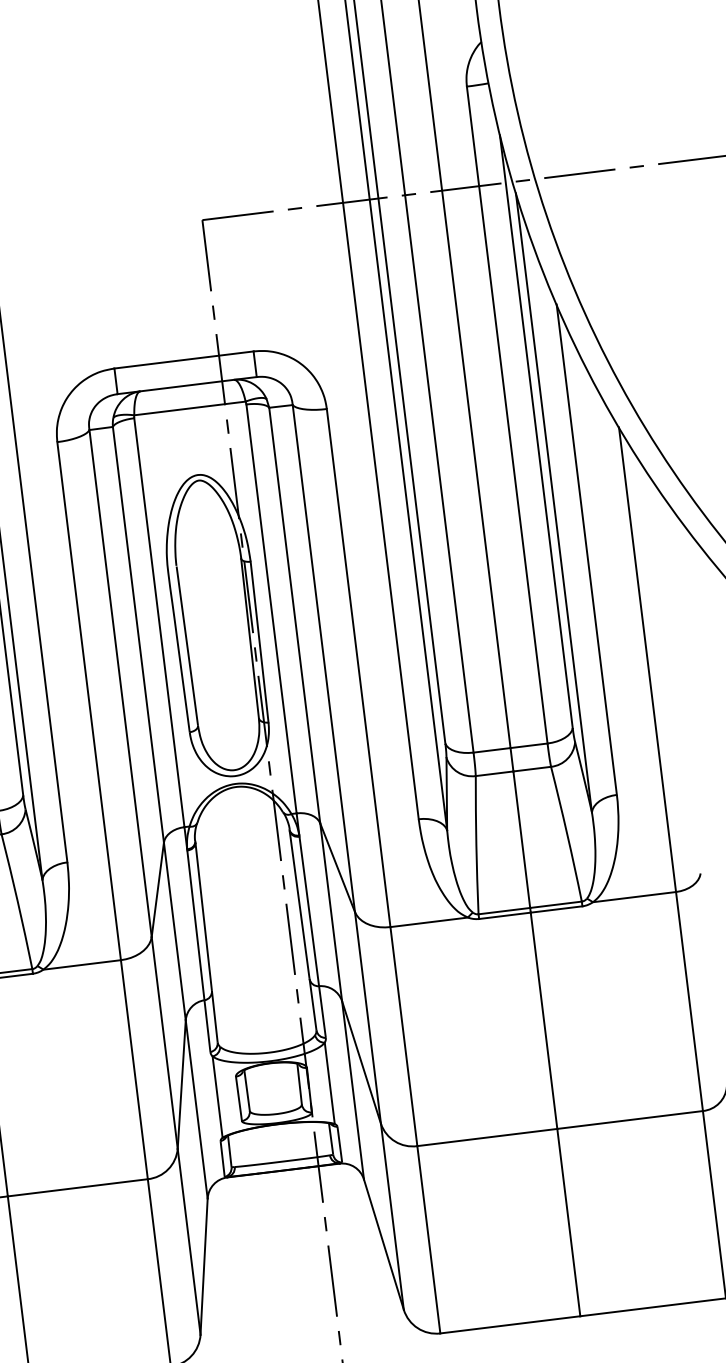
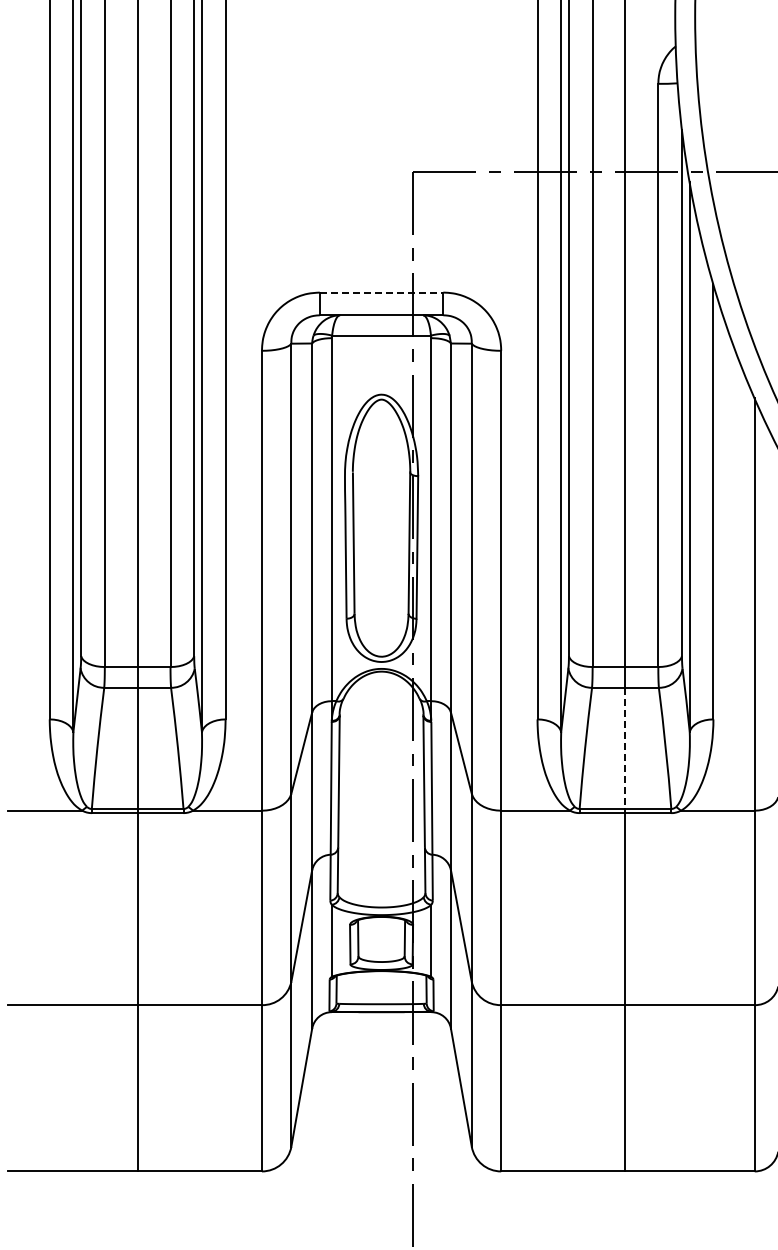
line: (183, 359) -> (381, 292), solid -> dashed
line: (521, 839) -> (625, 748), solid -> dashed

